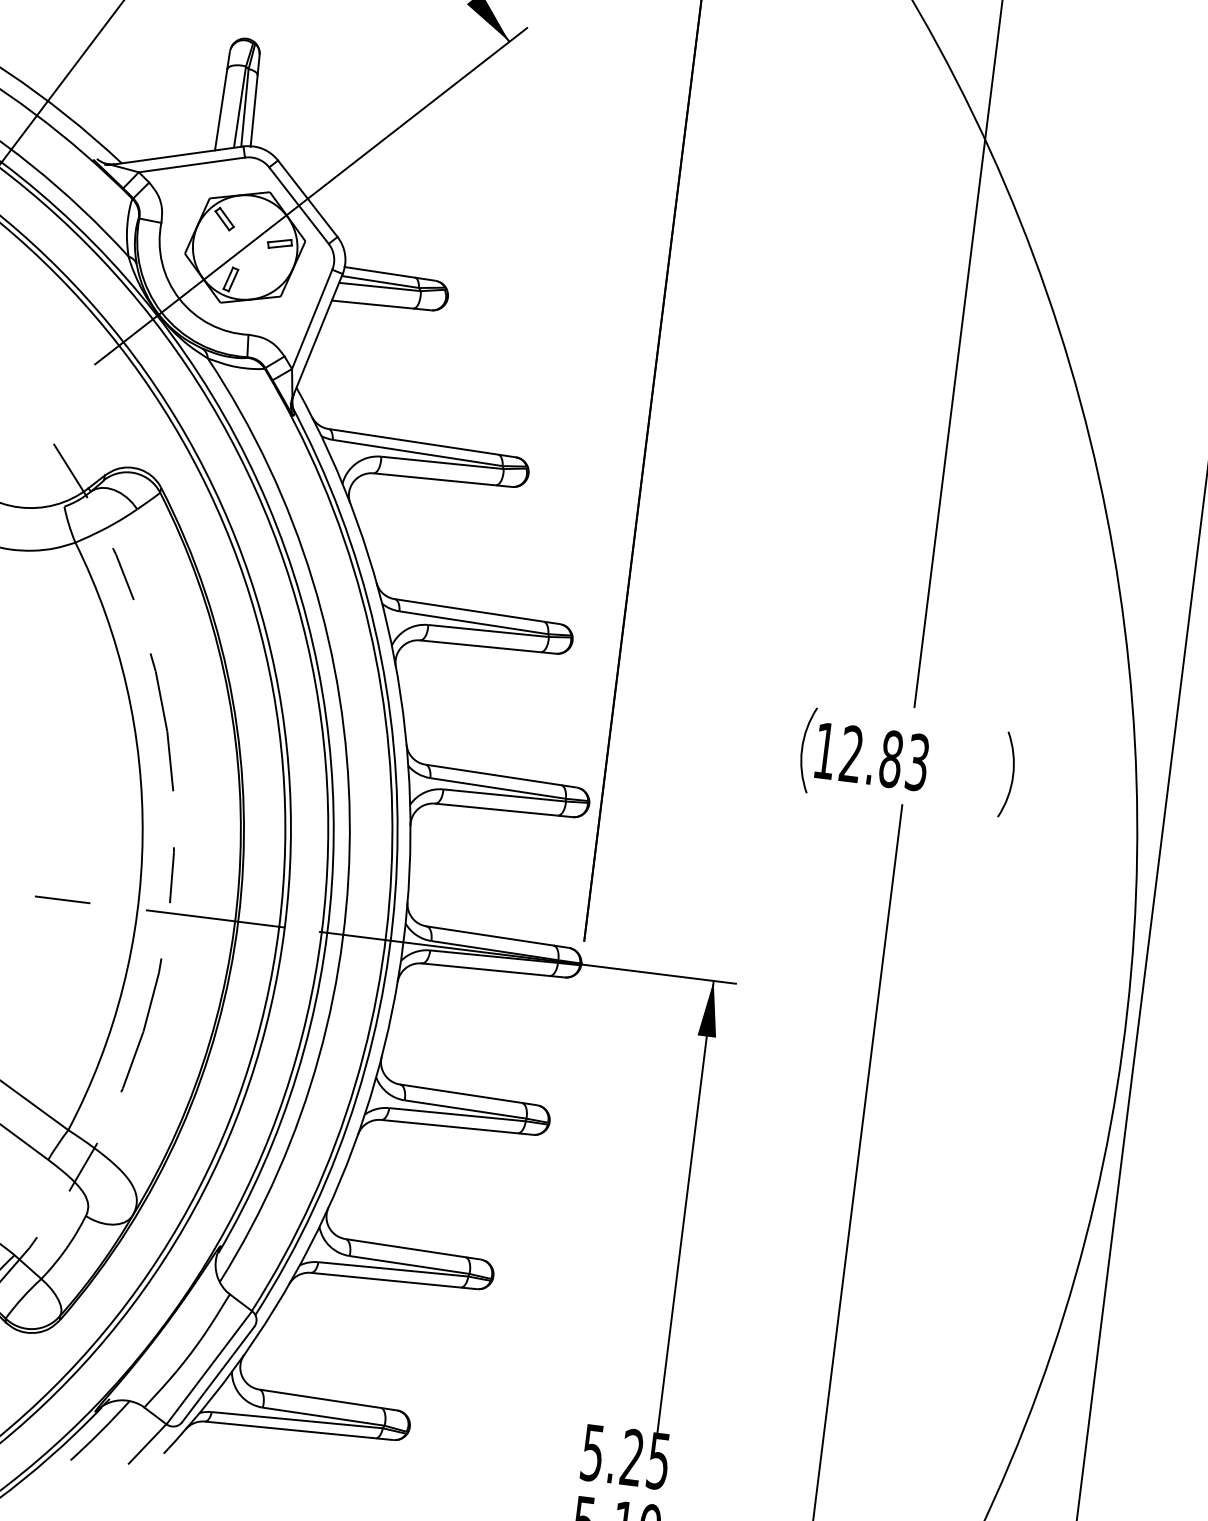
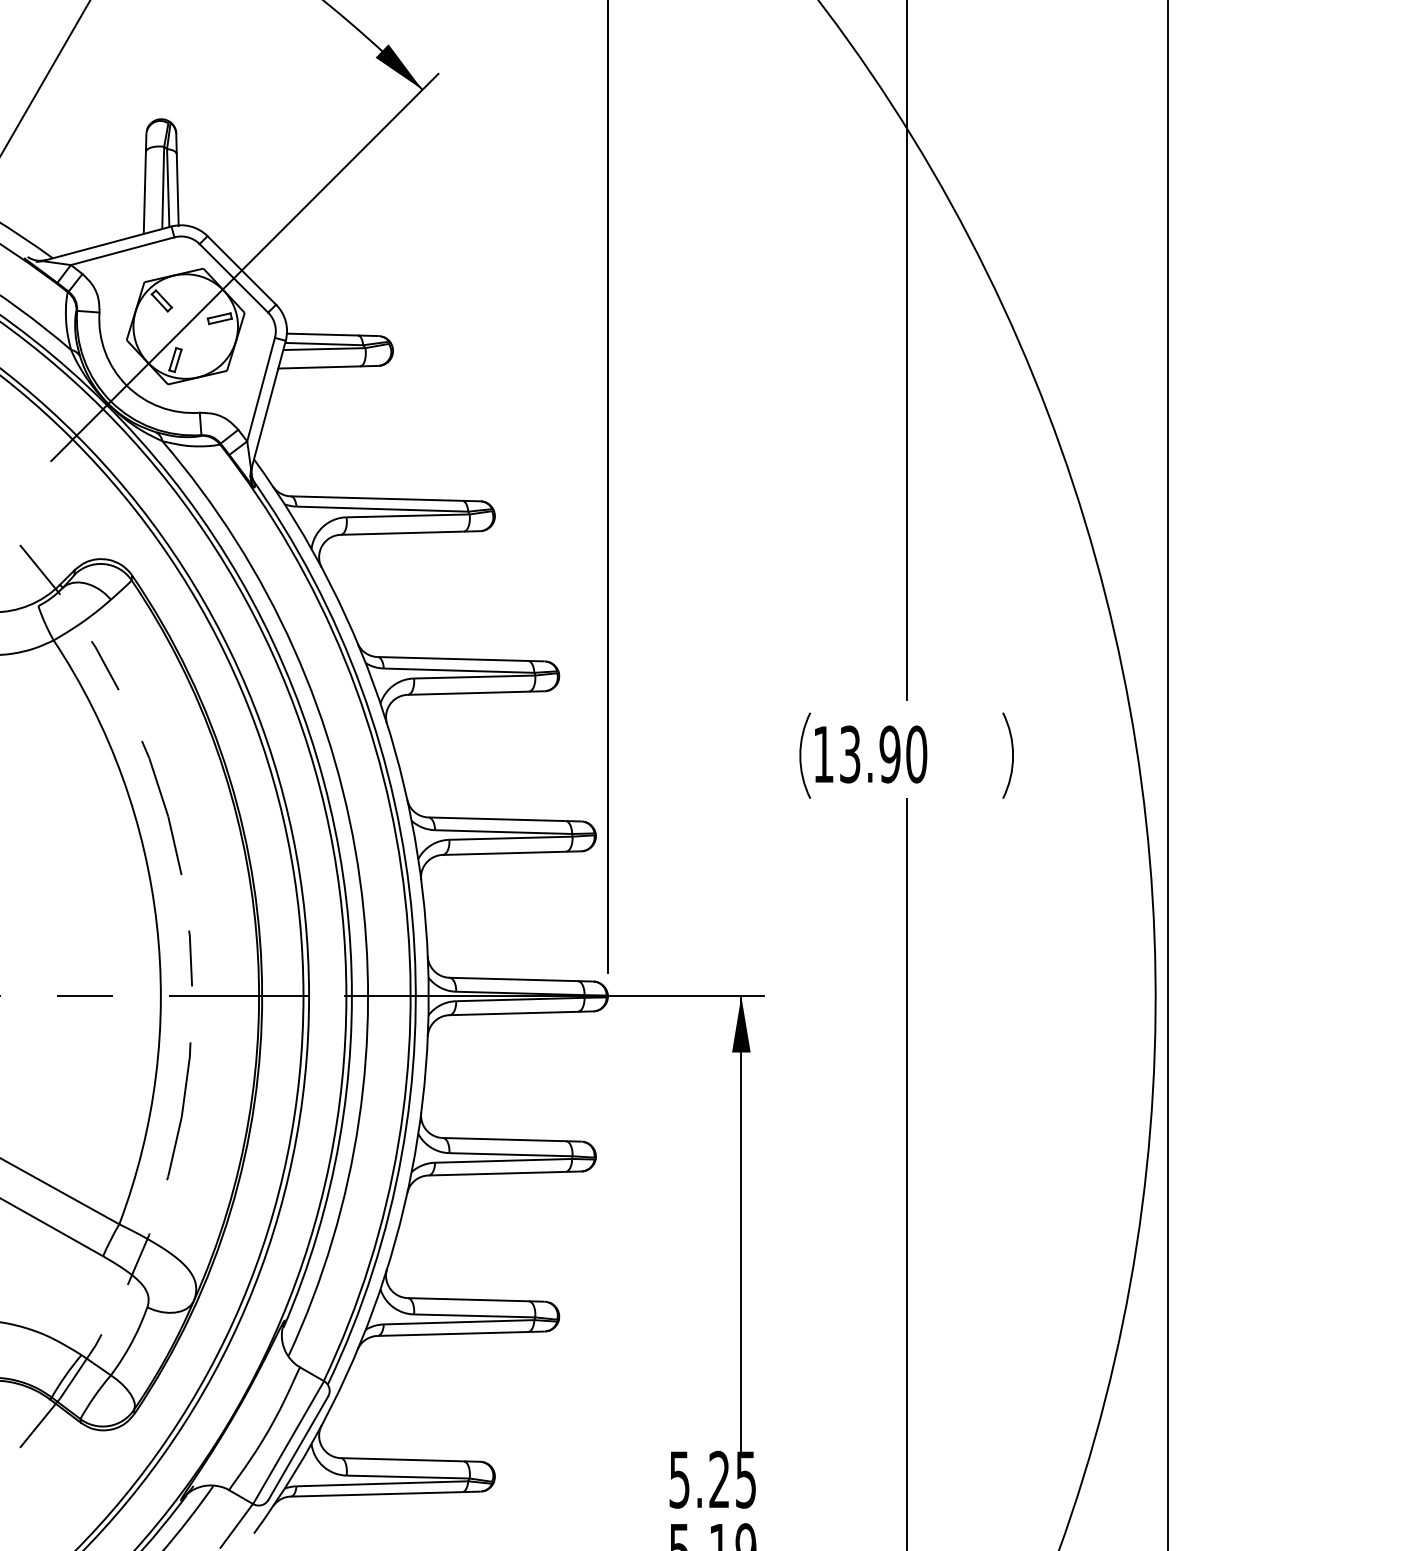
text: (884, 758) -> (883, 754), 12.83 -> 13.90

